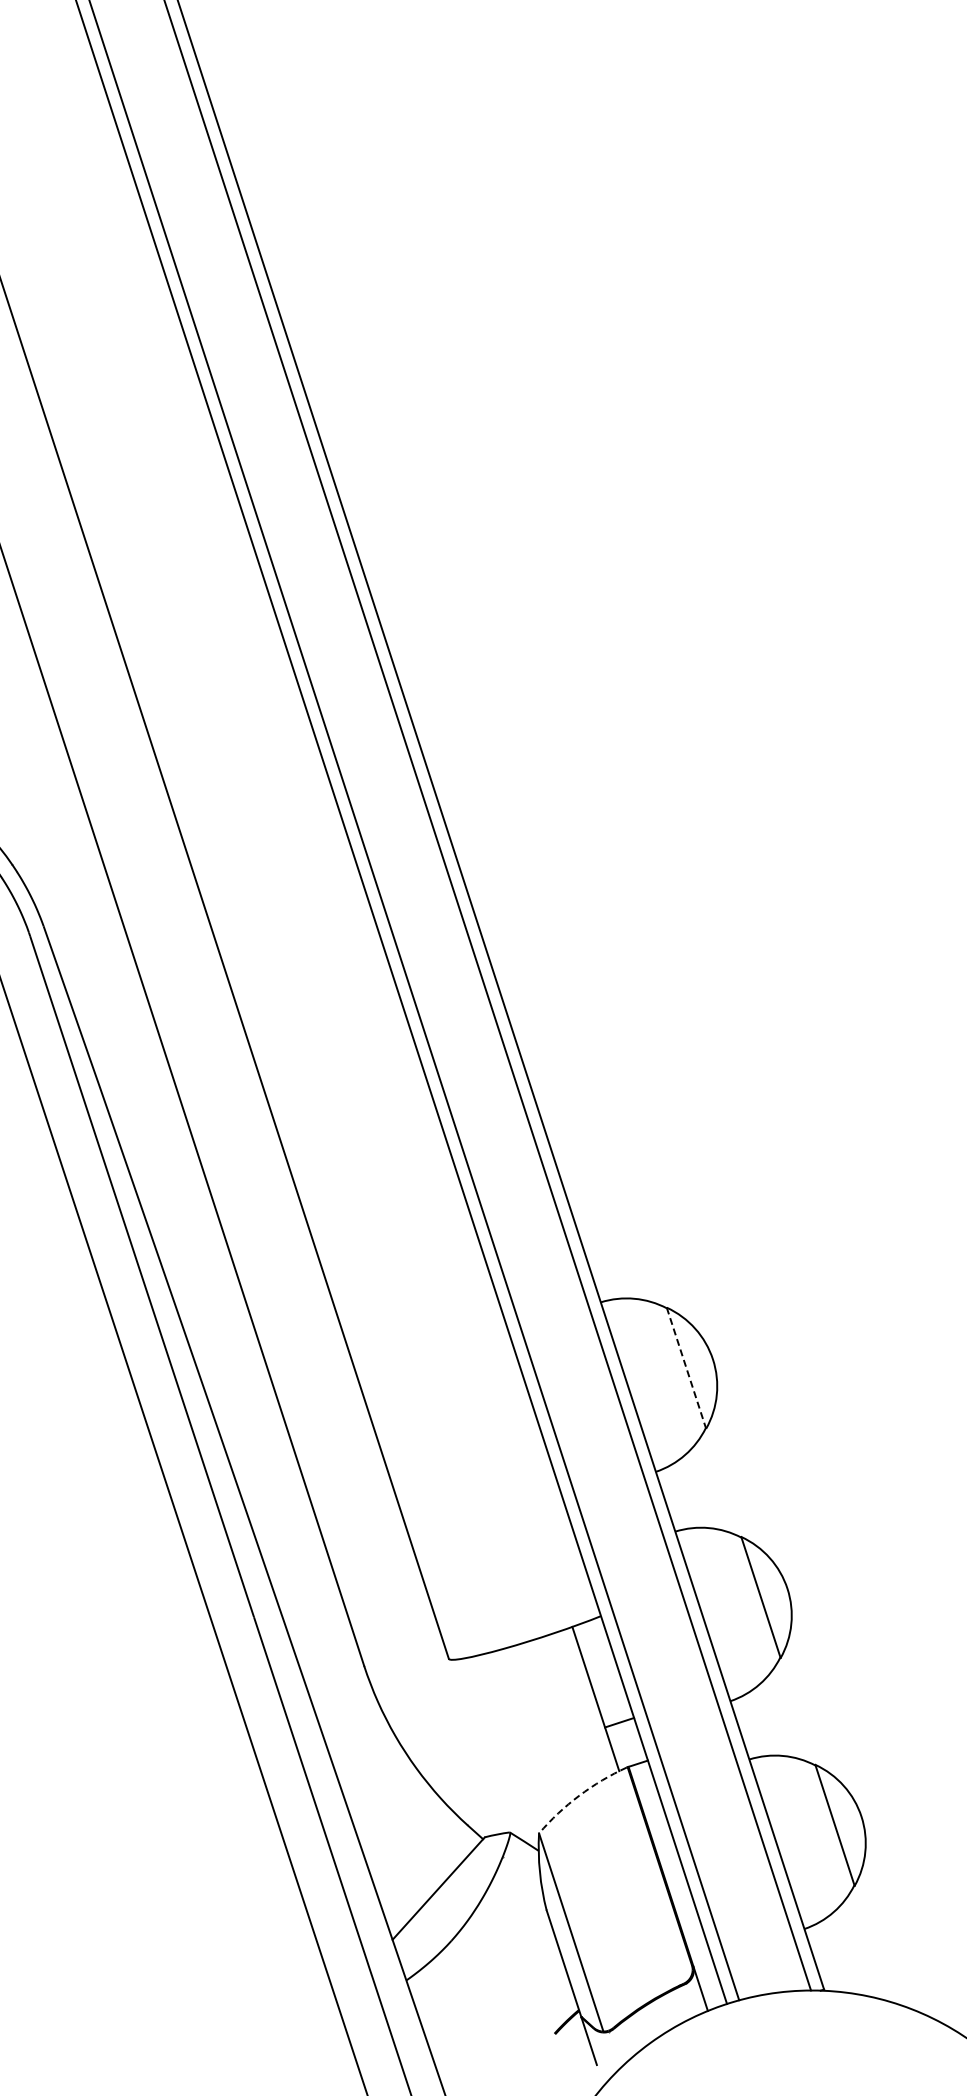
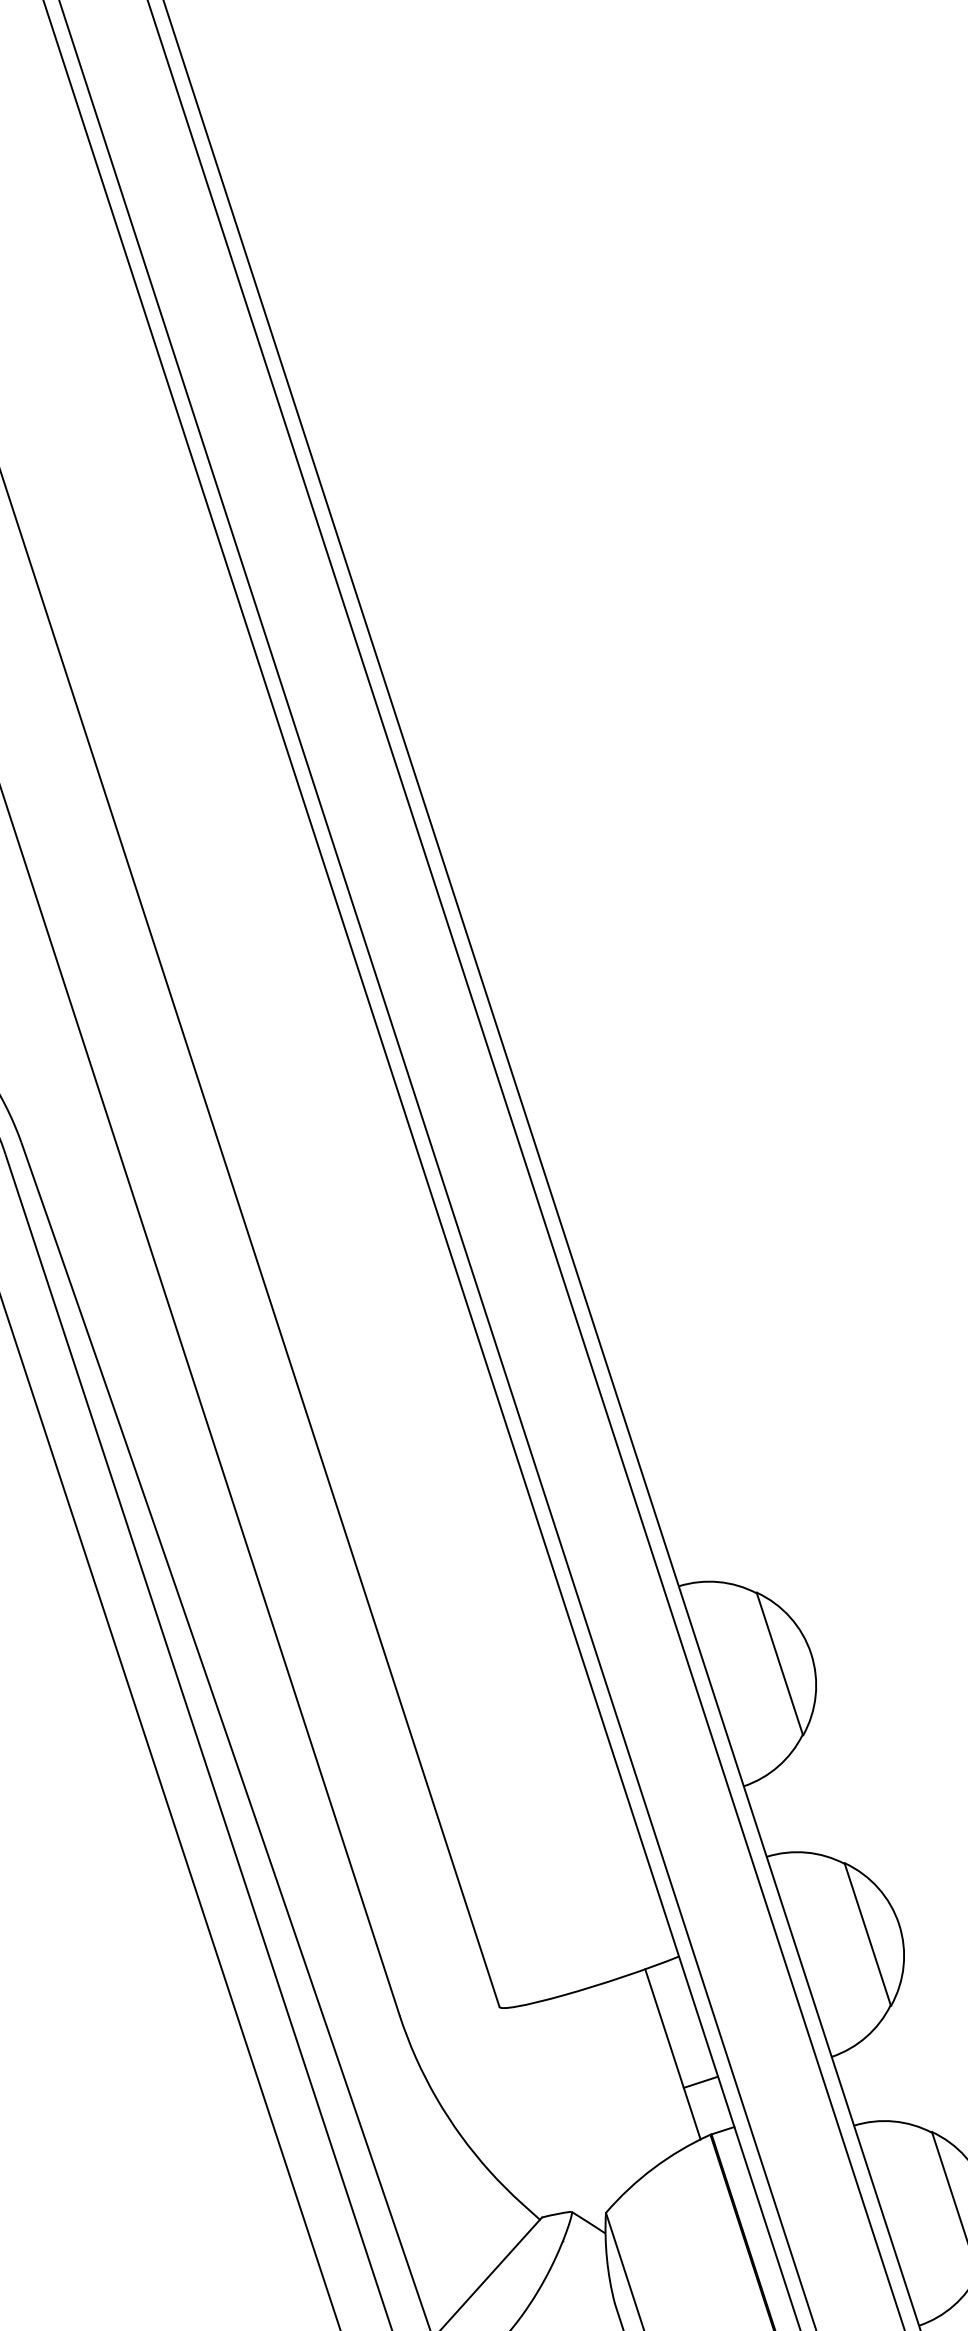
line: (686, 1368) -> (779, 1664), dashed -> solid
arc: (579, 1795) -> (653, 2168), dashed -> solid

